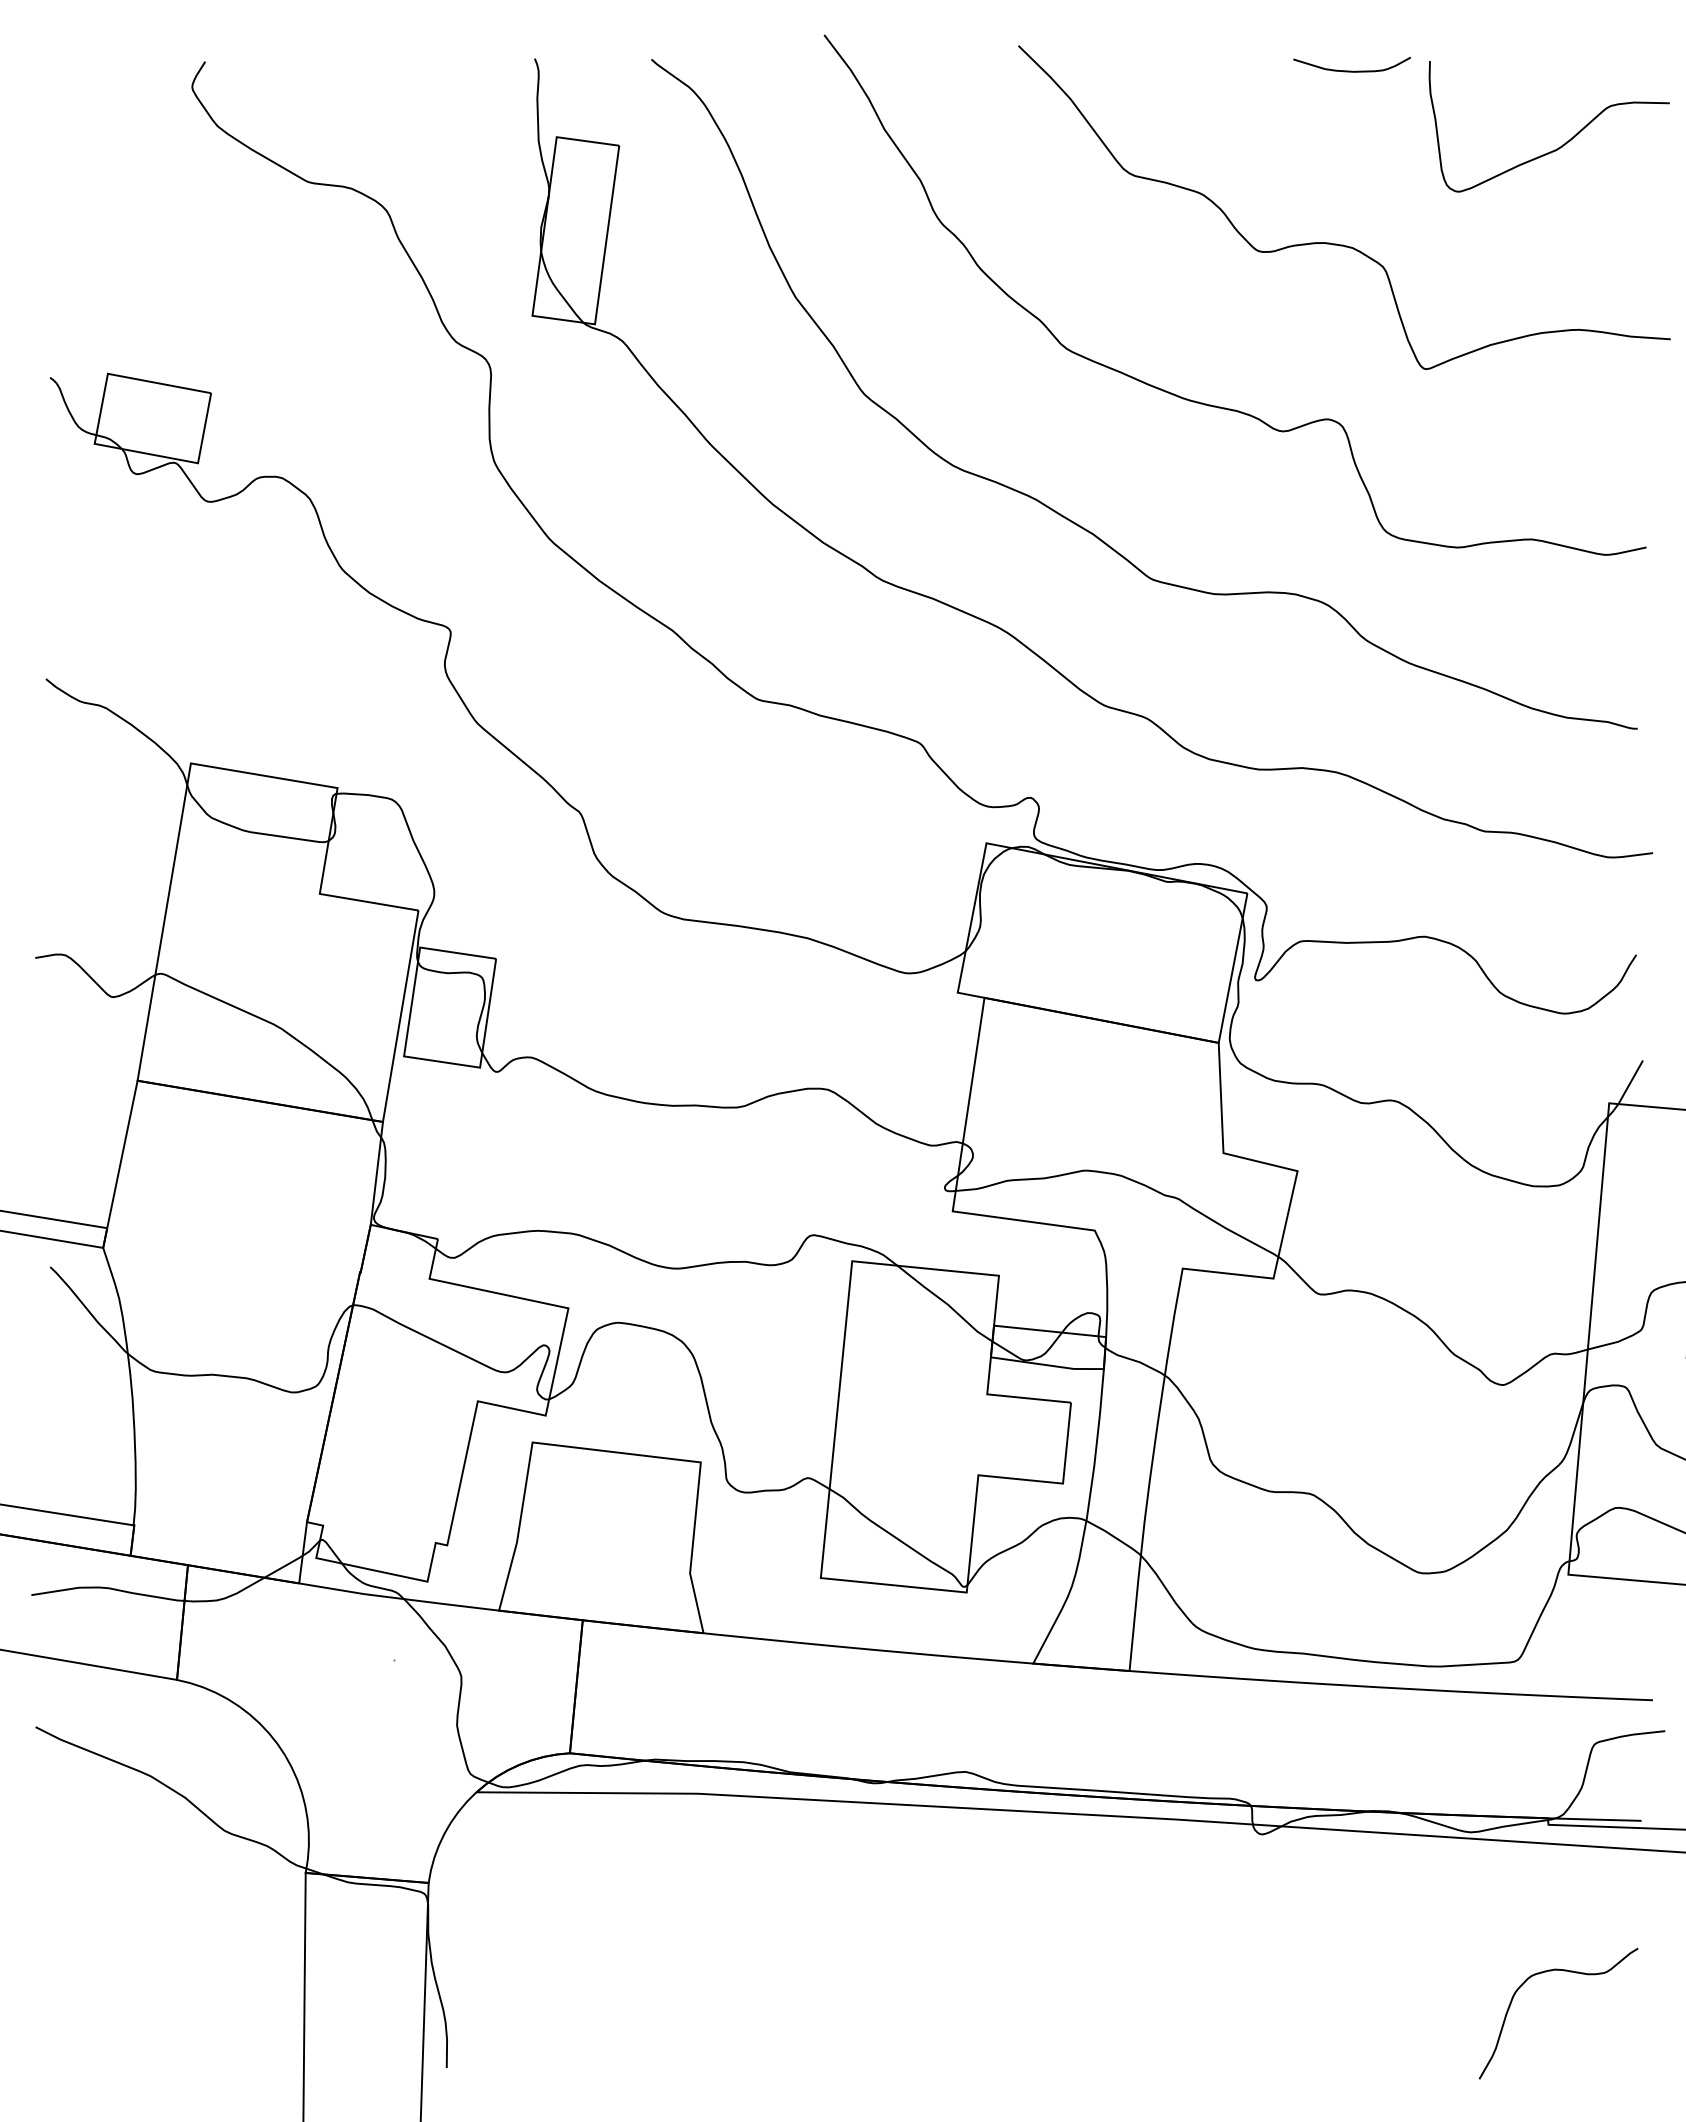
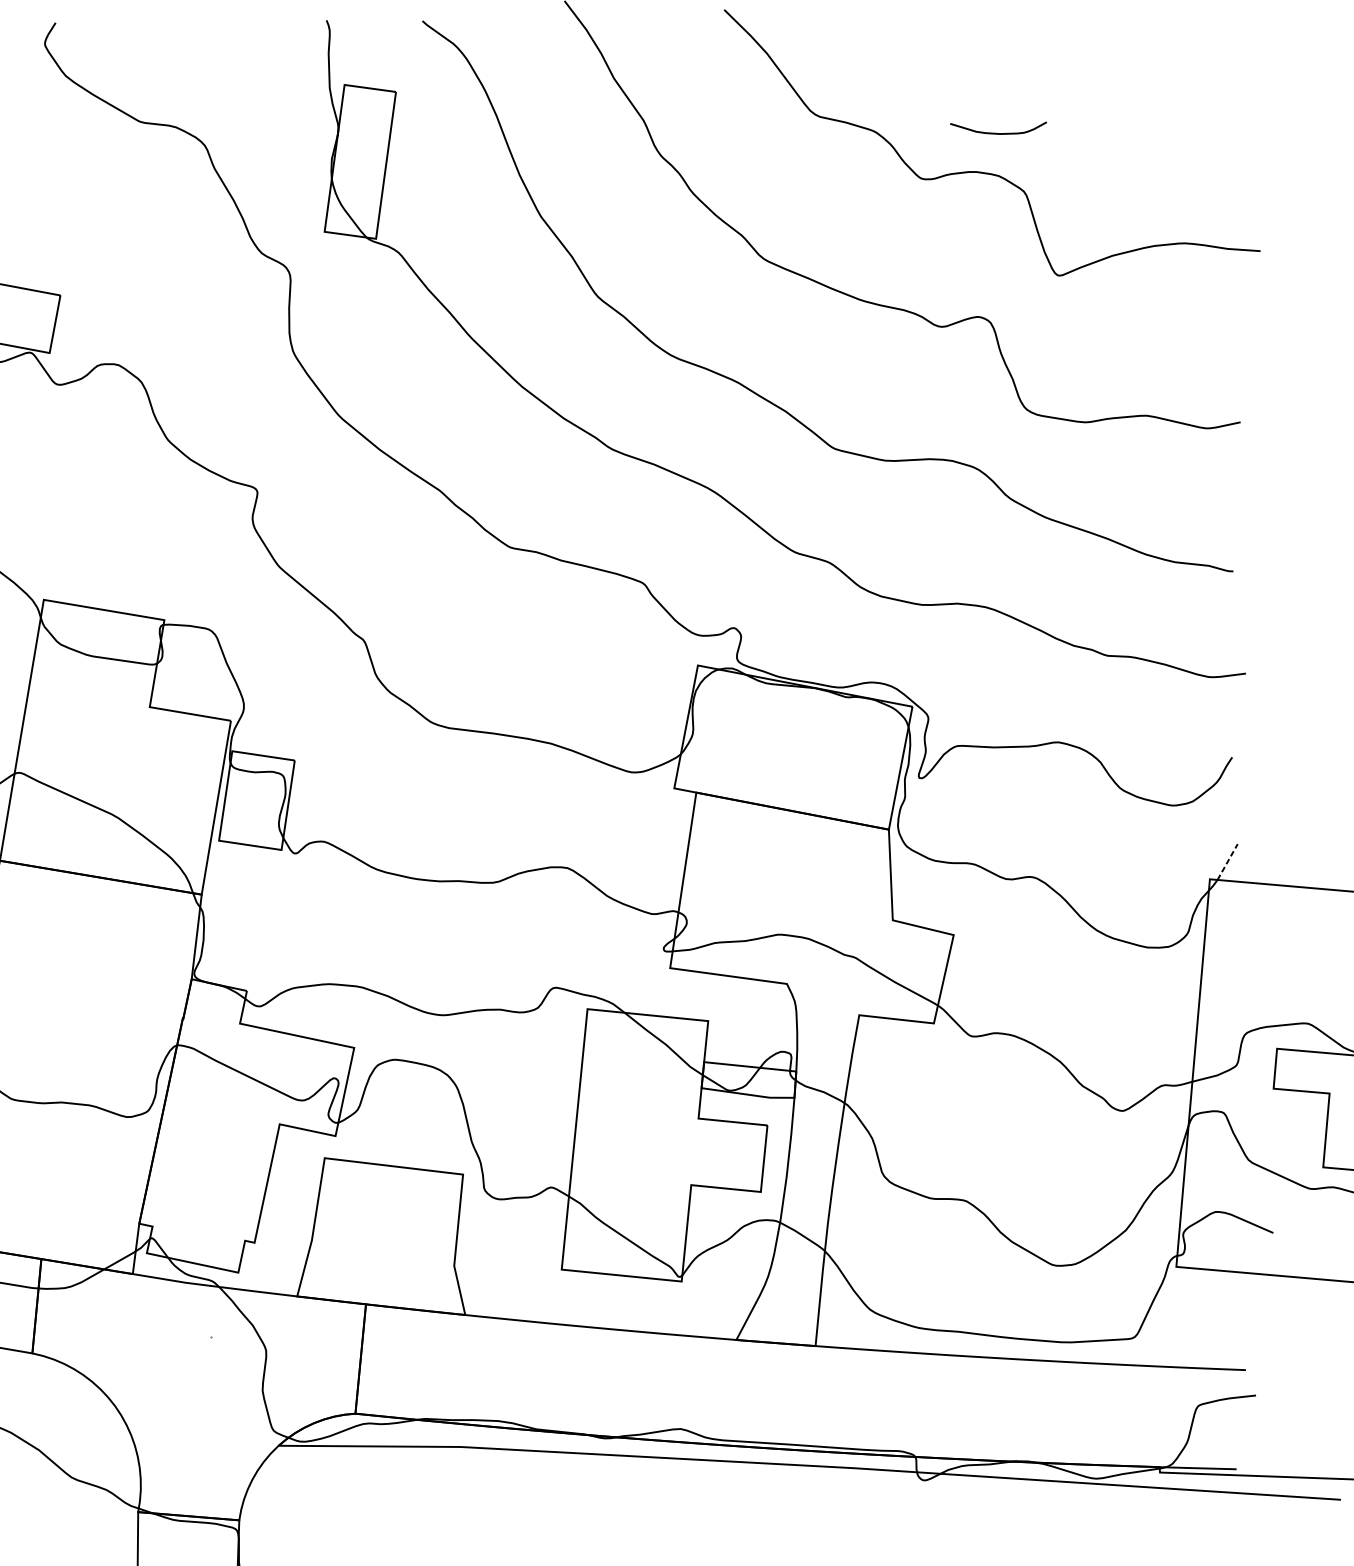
curve: (1351, 70) -> (998, 132), moved
curve: (1562, 144) -> (1171, 90), removed
line: (1630, 1082) -> (1227, 862), solid -> dashed

